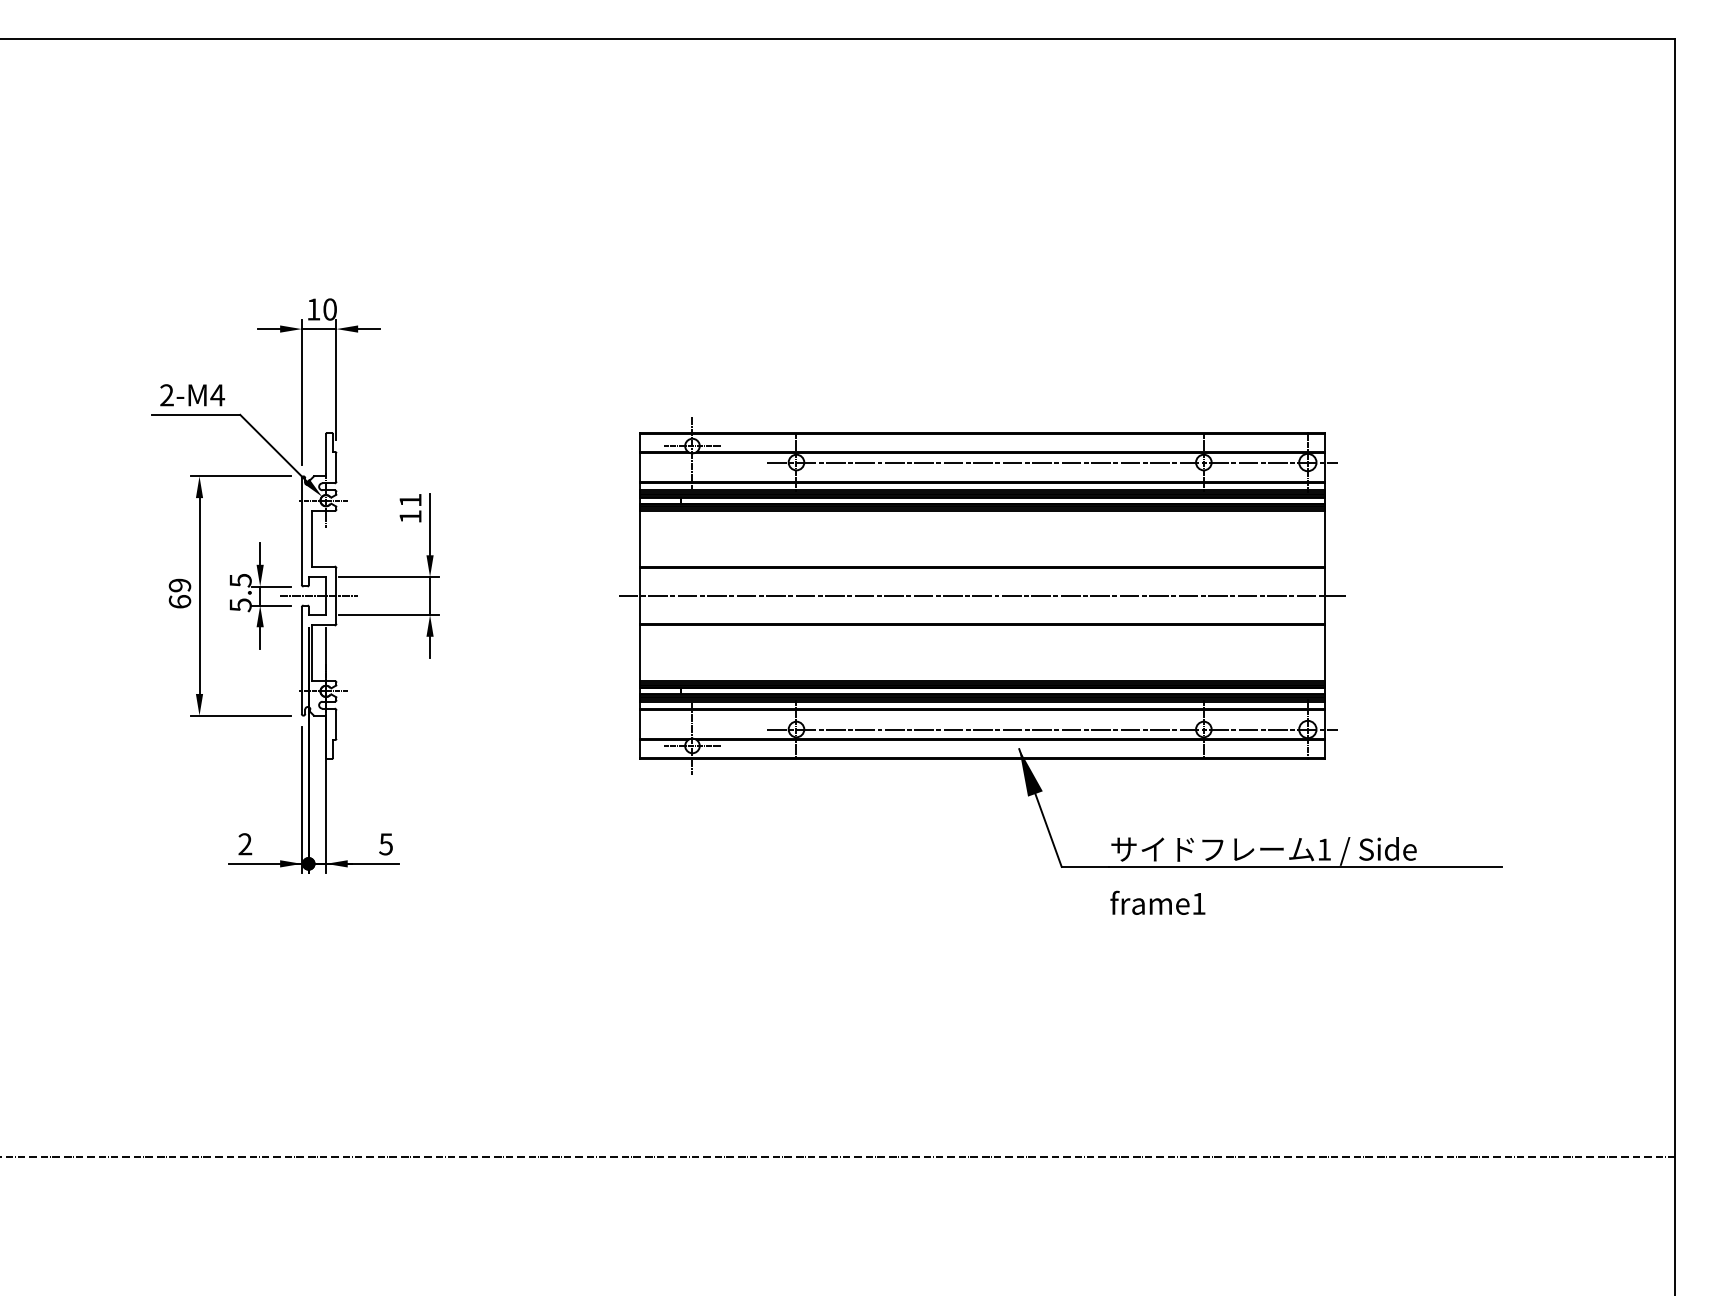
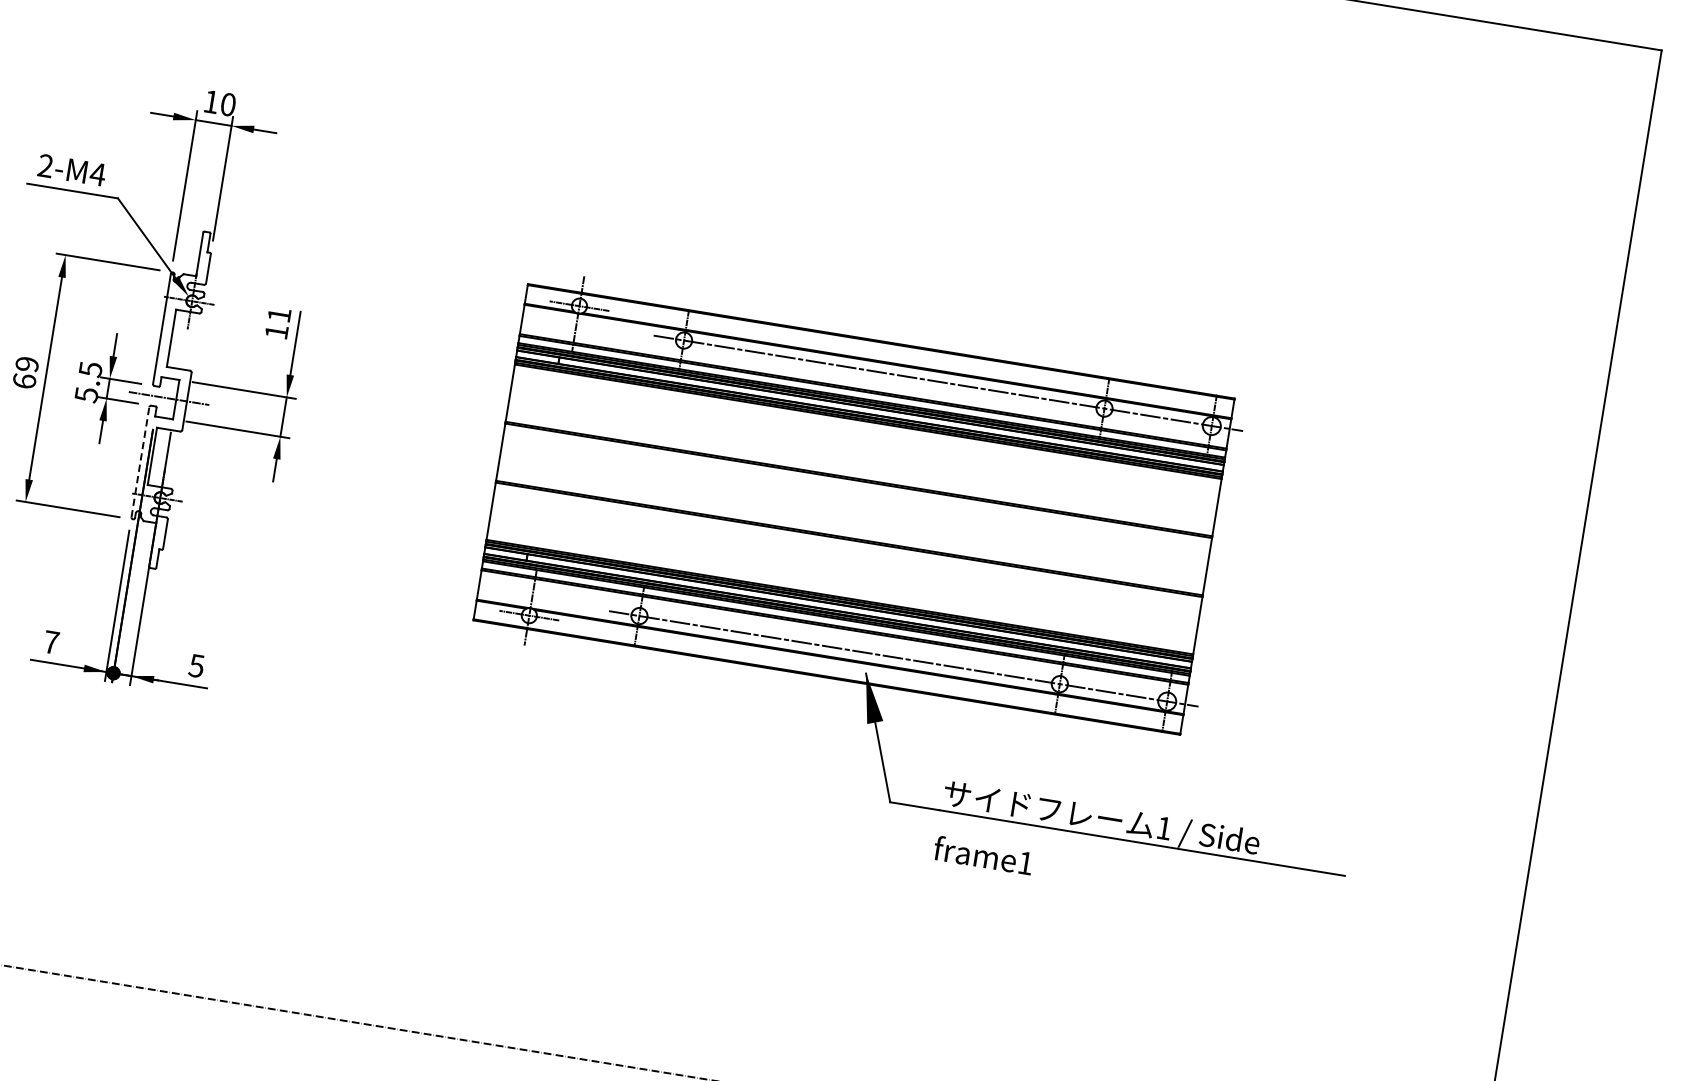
line: (982, 596) -> (853, 509), removed
line: (301, 660) -> (140, 462), solid -> dashed
text: (245, 844) -> (51, 642), 2 -> 7

